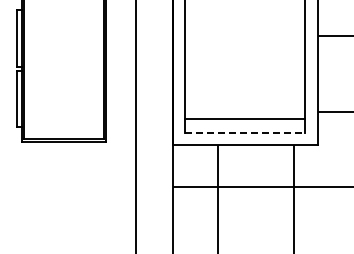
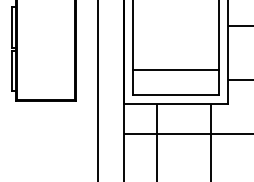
line: (244, 119) -> (175, 70), moved
line: (245, 133) -> (176, 95), dashed -> solid

